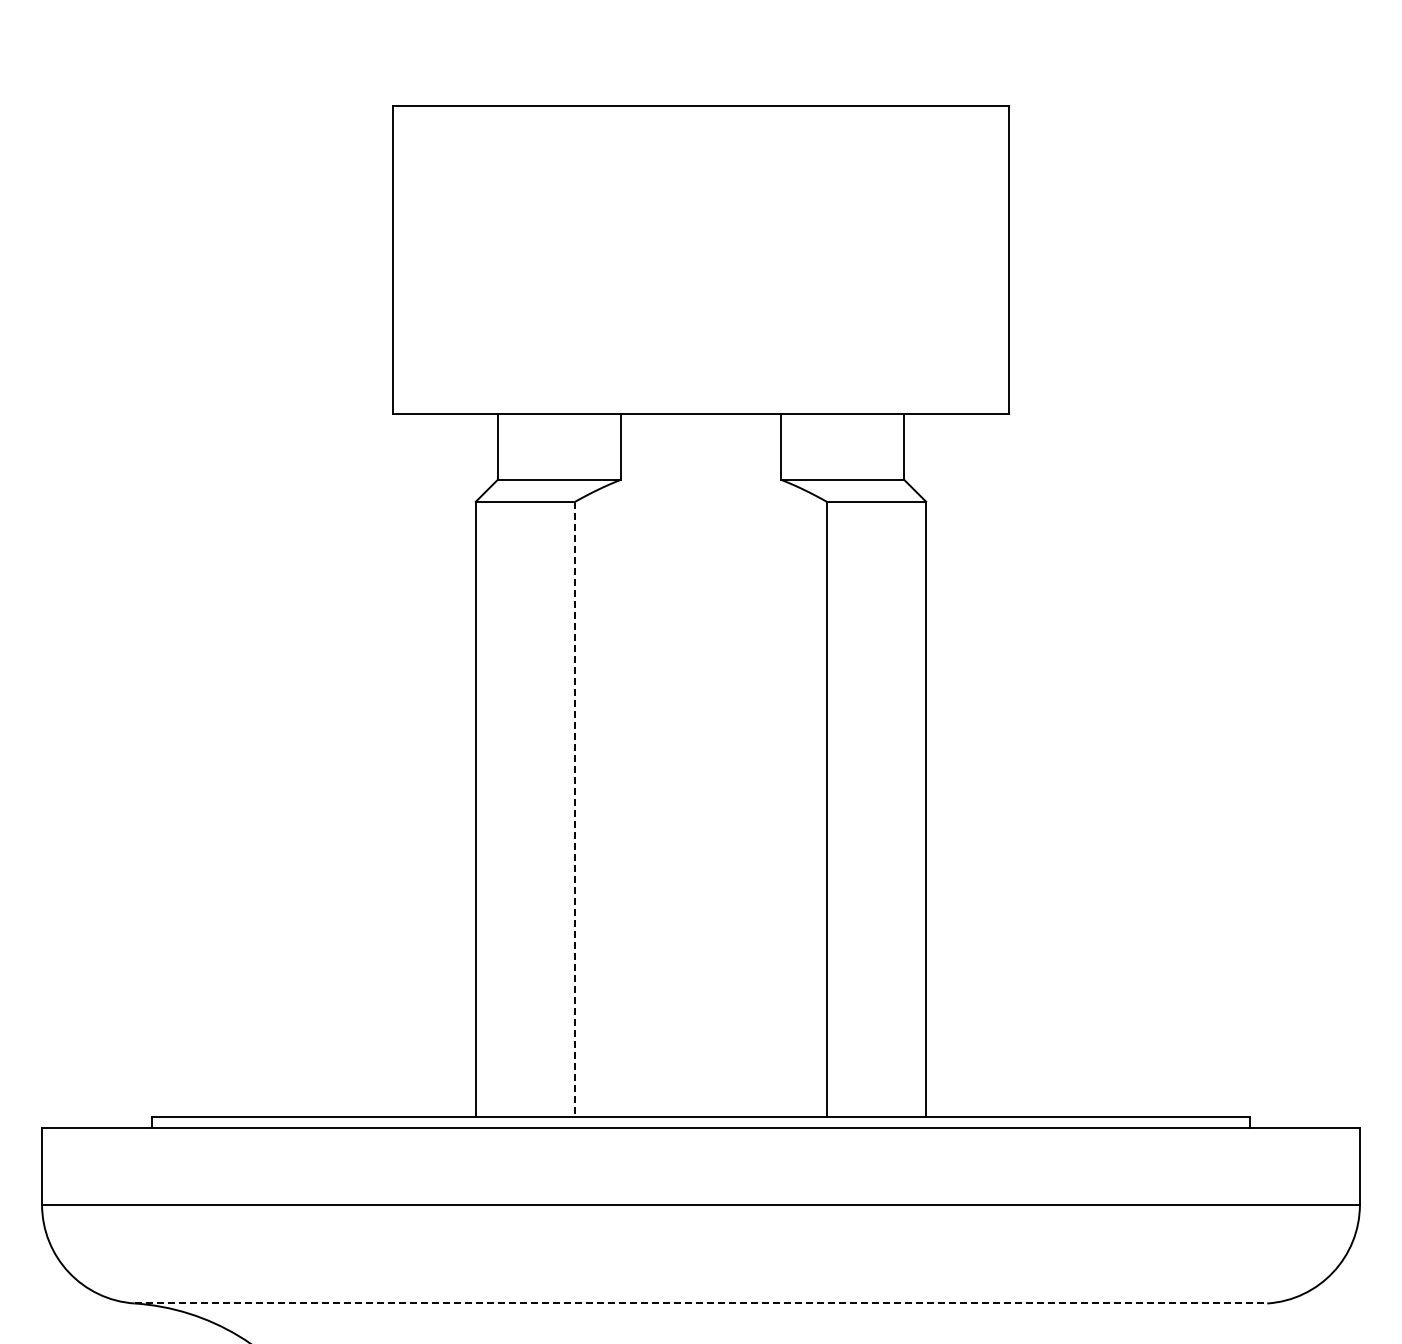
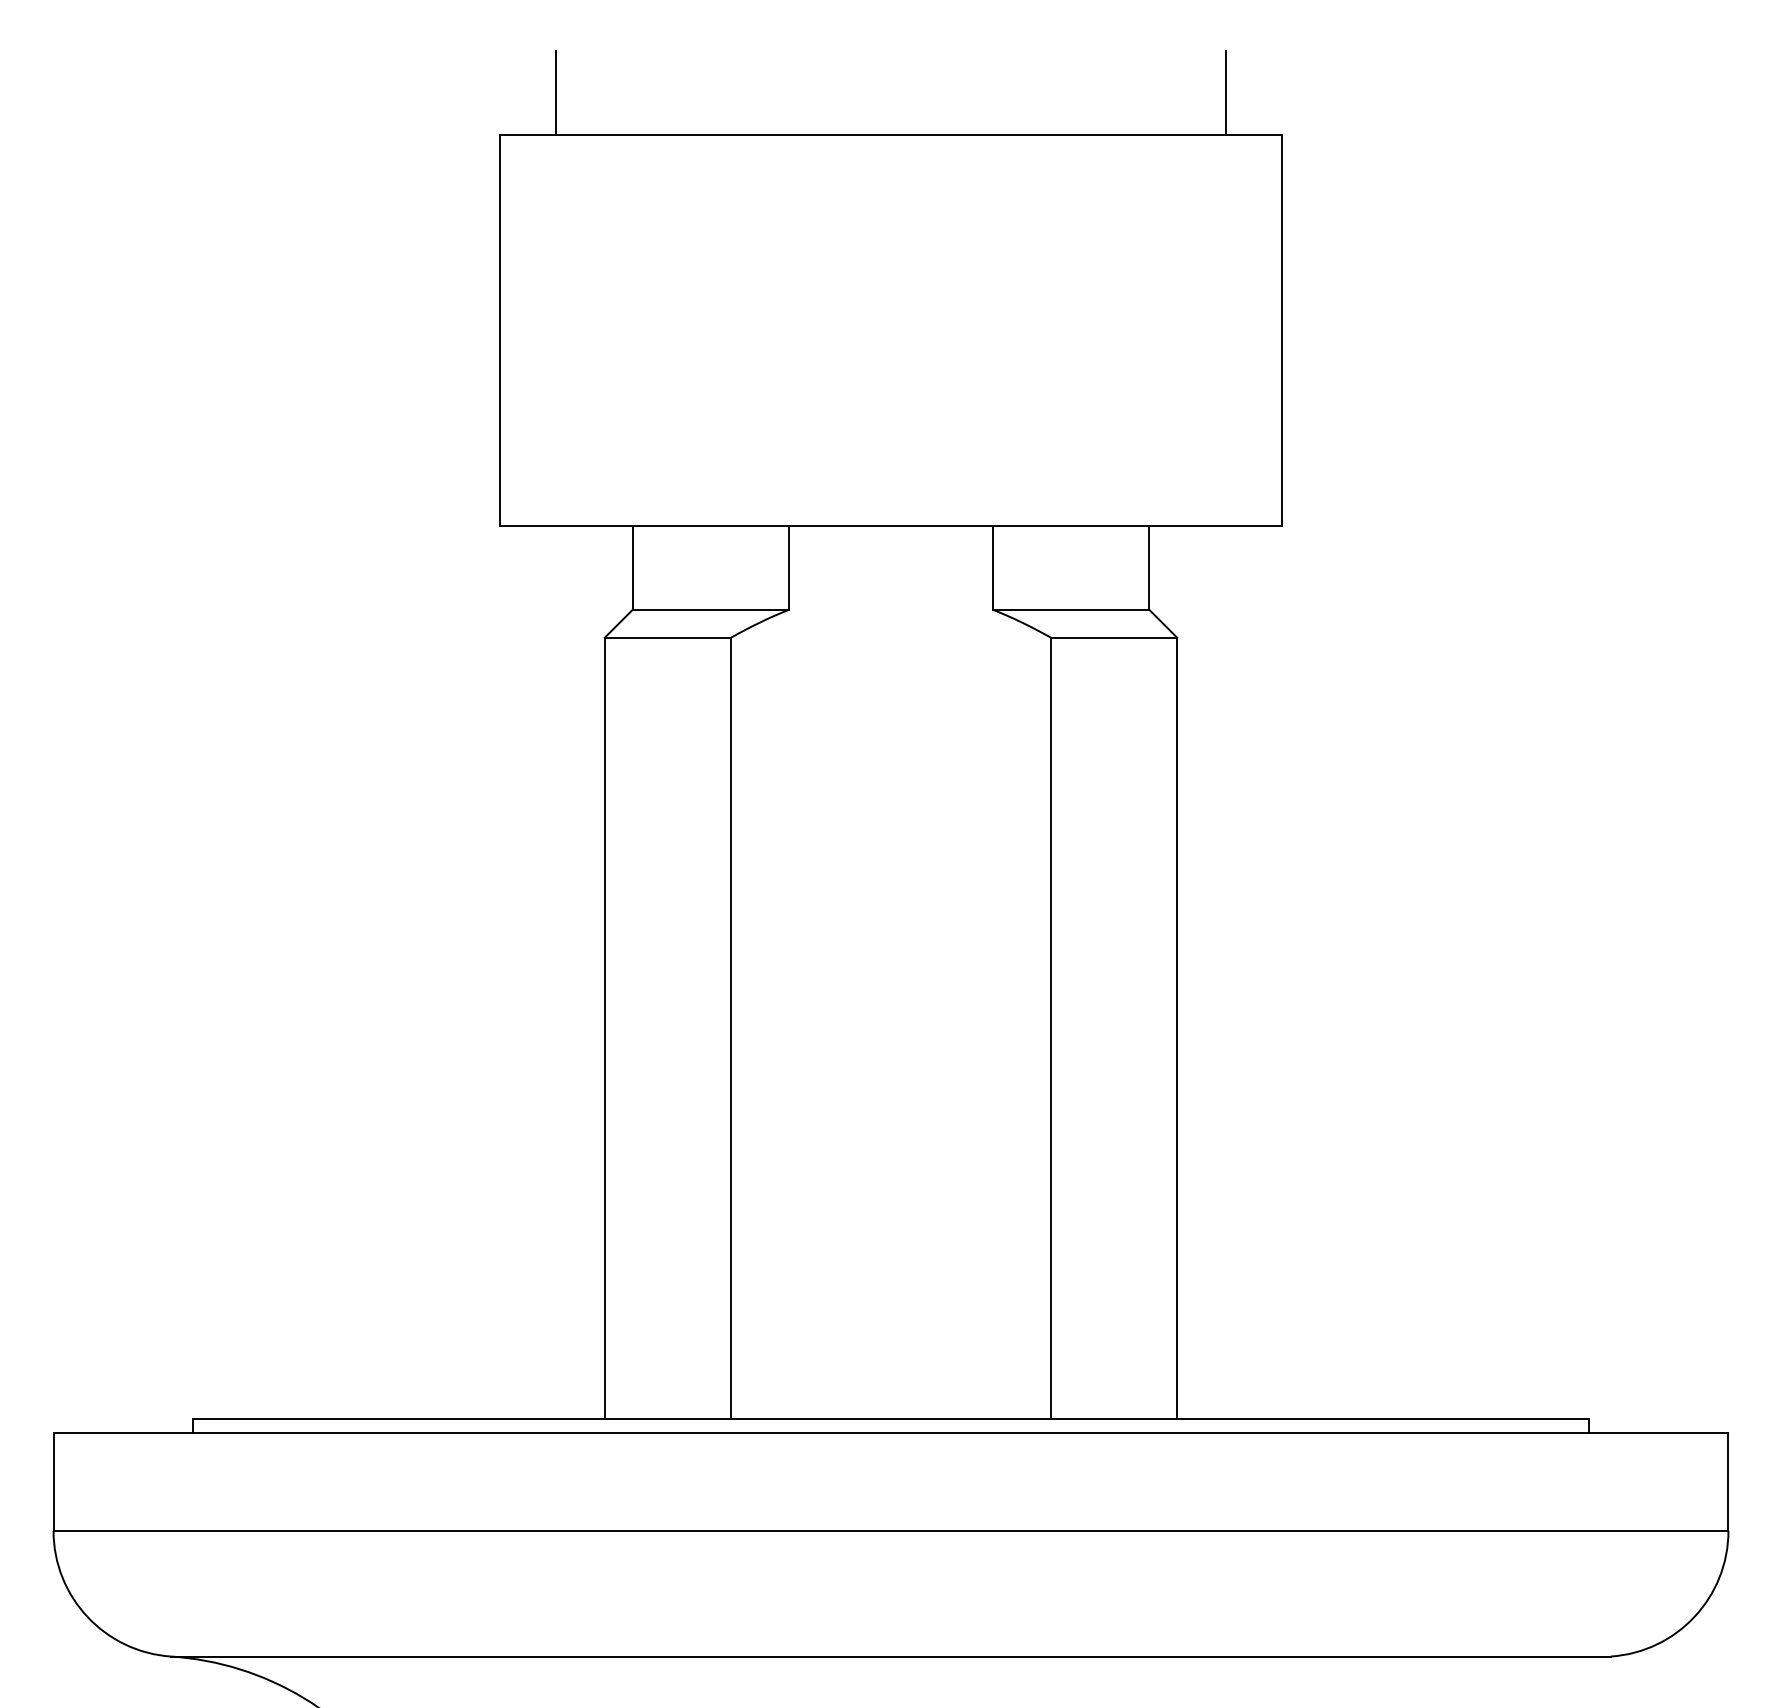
line: (437, 73) -> (556, 93), added
line: (964, 73) -> (1225, 93), added
line: (575, 809) -> (731, 1028), dashed -> solid
line: (701, 1303) -> (891, 1656), dashed -> solid

